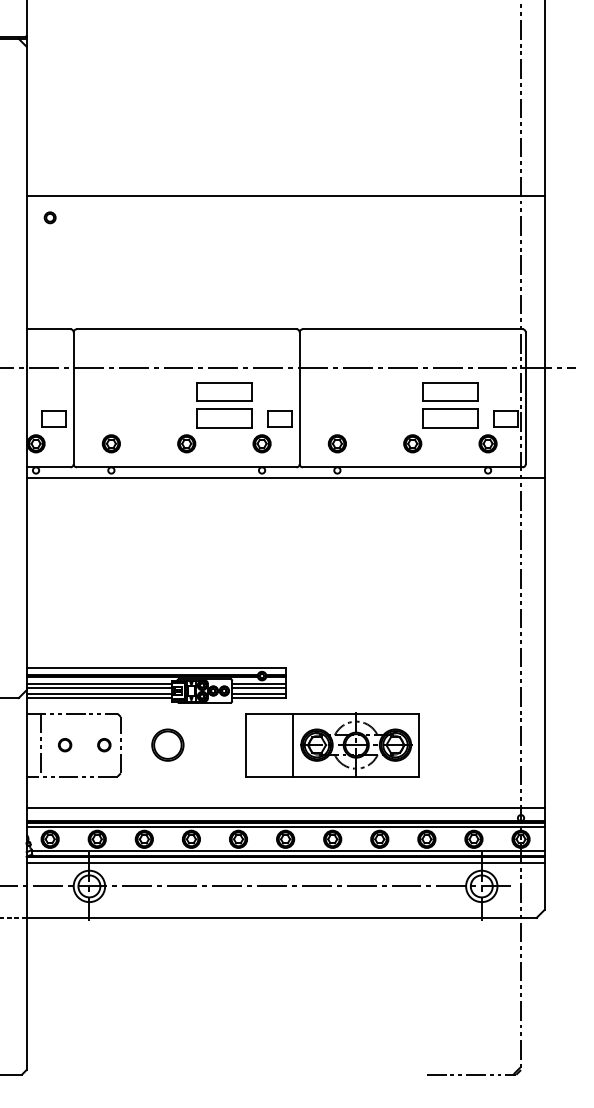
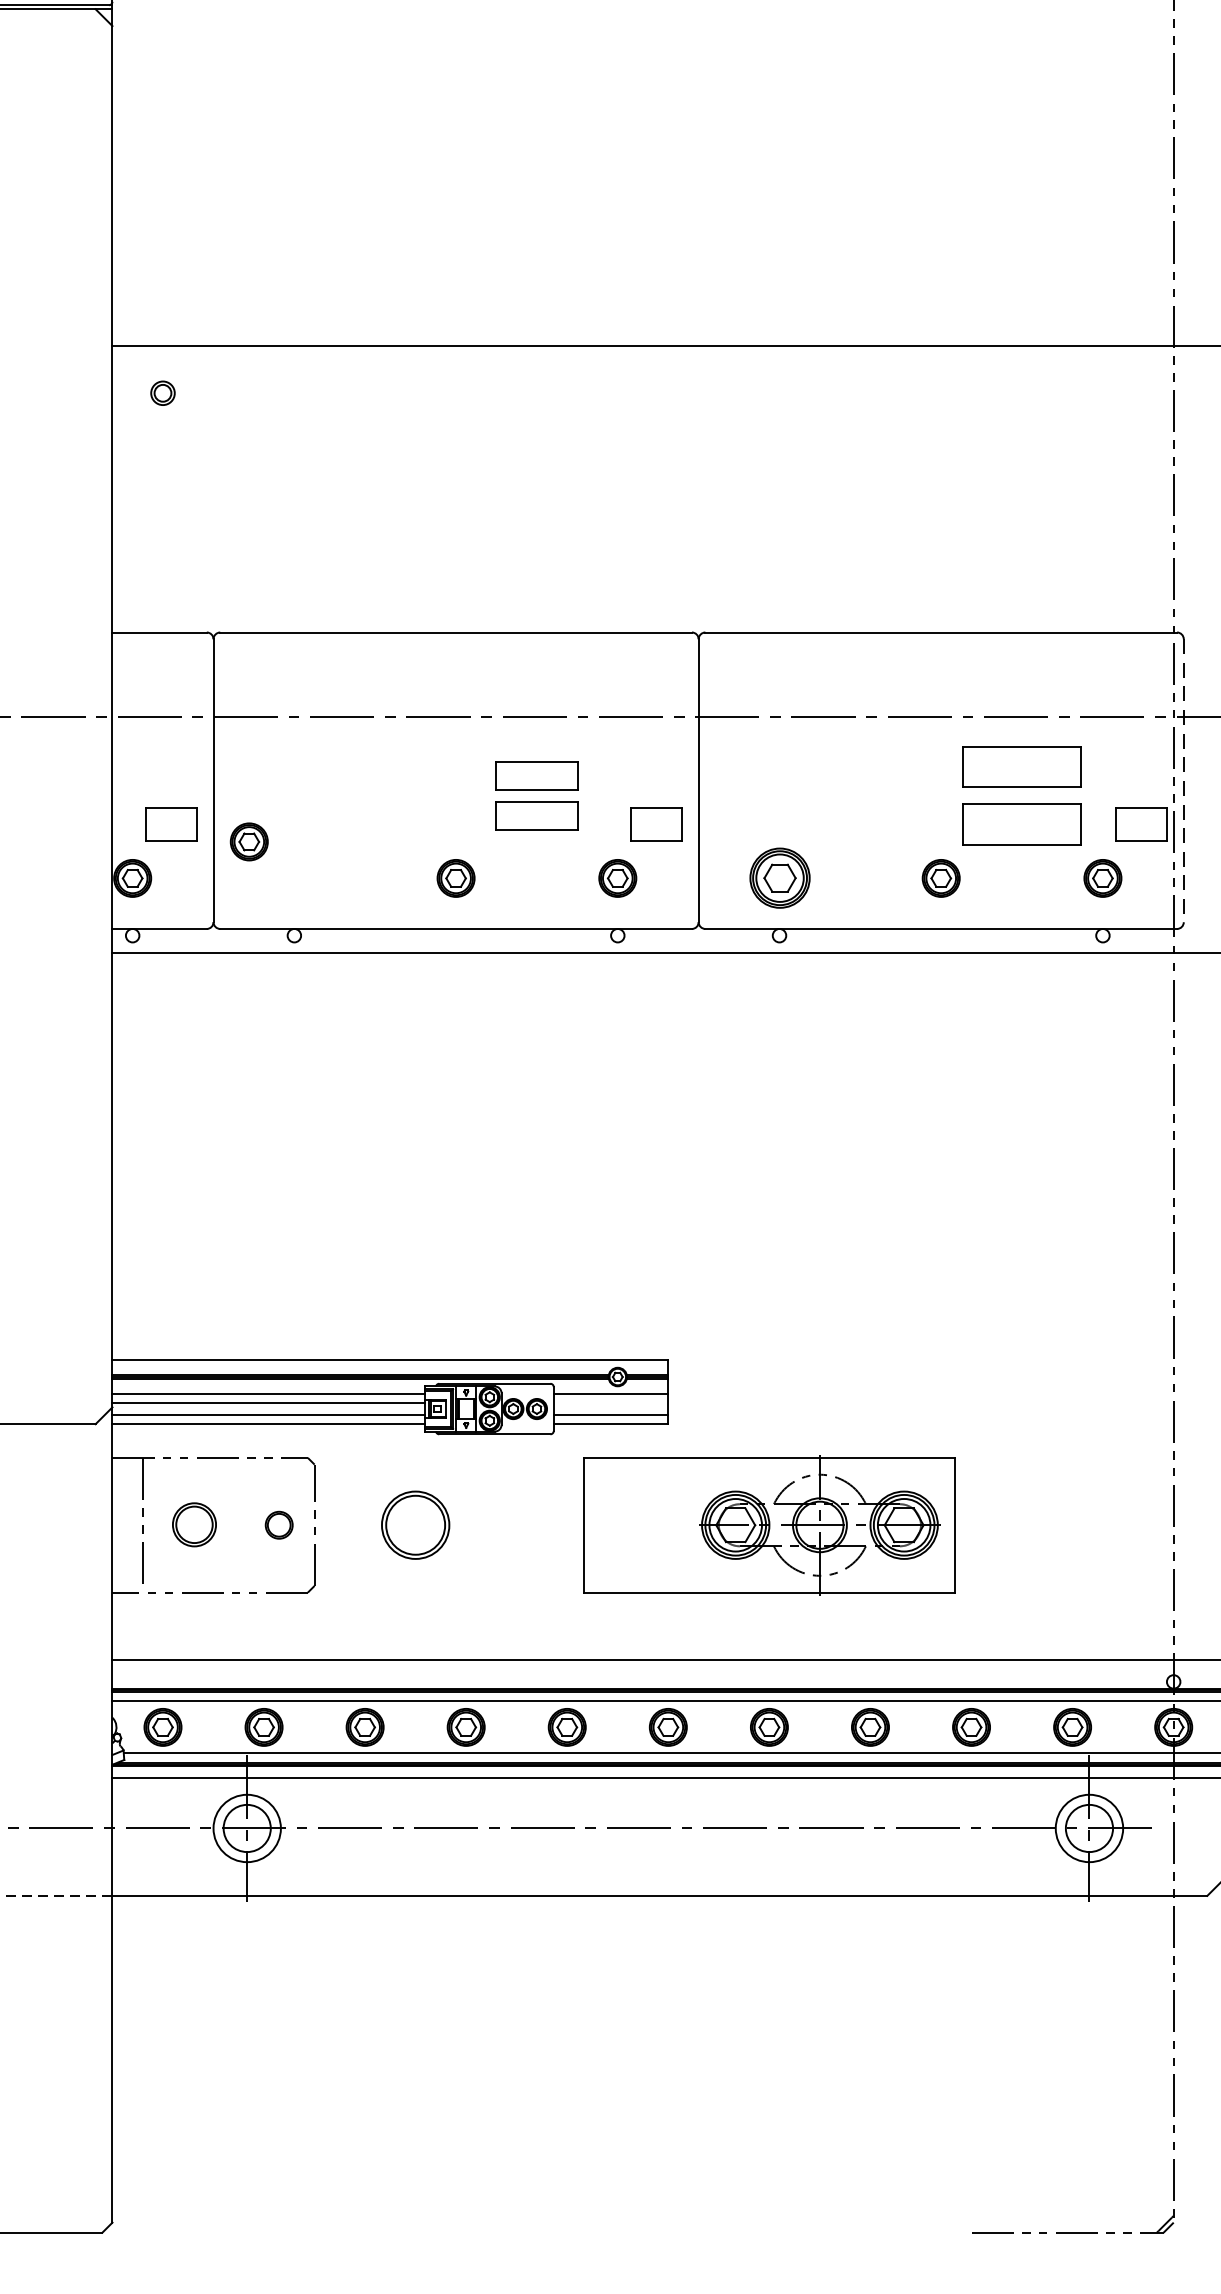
line: (525, 398) -> (1183, 781), solid -> dashed
part: (224, 405) -> (537, 796), size x0.7
part: (110, 443) -> (247, 841), moved
part: (336, 443) -> (777, 877), size x1.6
line: (258, 688) -> (610, 1403), removed
line: (293, 744) -> (685, 1523), removed
circle: (65, 745) -> (195, 1525), size x1.6

